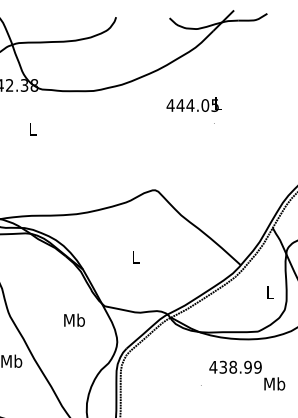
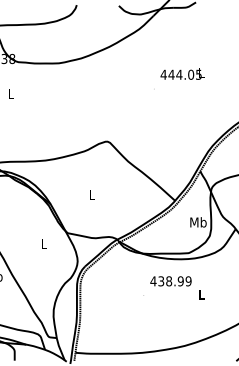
text: (194, 103) -> (182, 73), moved
text: (270, 292) -> (198, 222), L -> Mb
text: (73, 320) -> (43, 244), Mb -> L
text: (274, 383) -> (201, 294), Mb -> L

